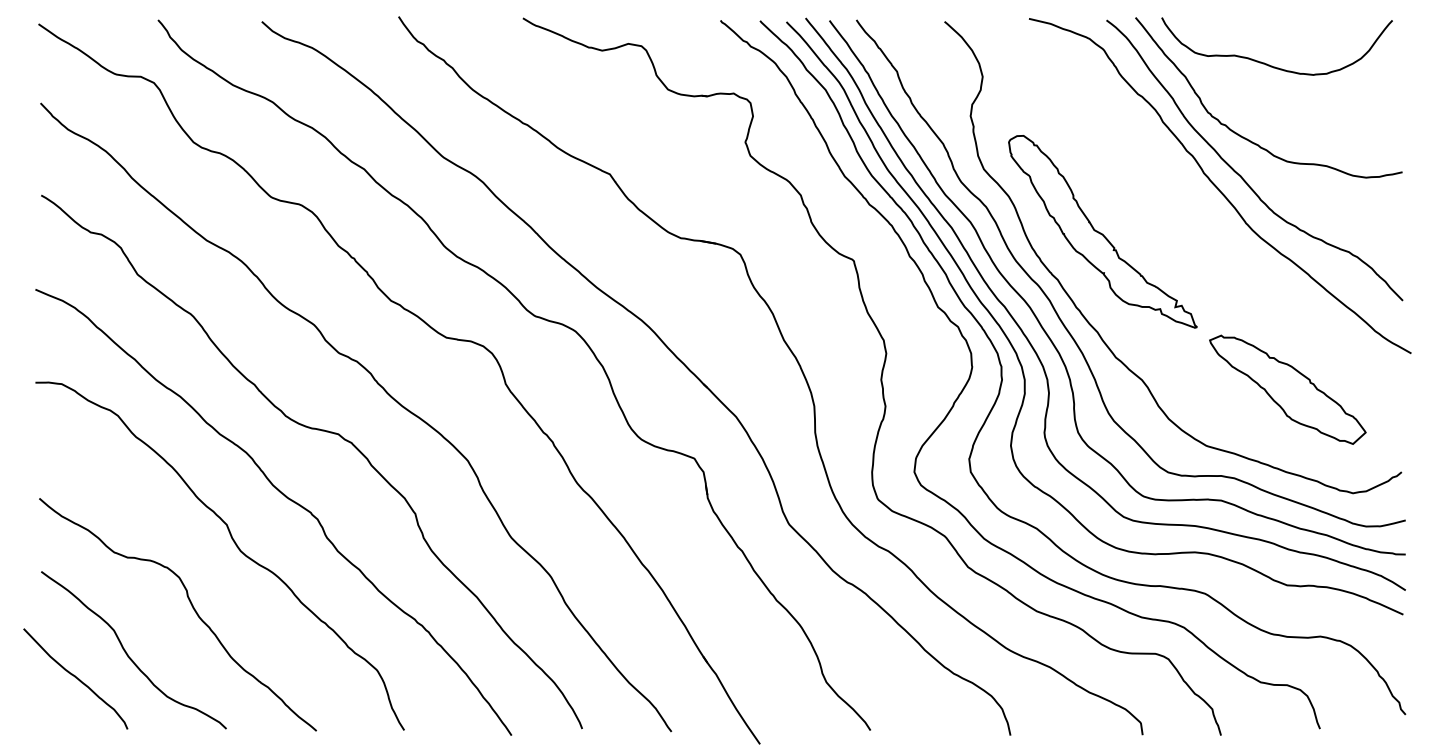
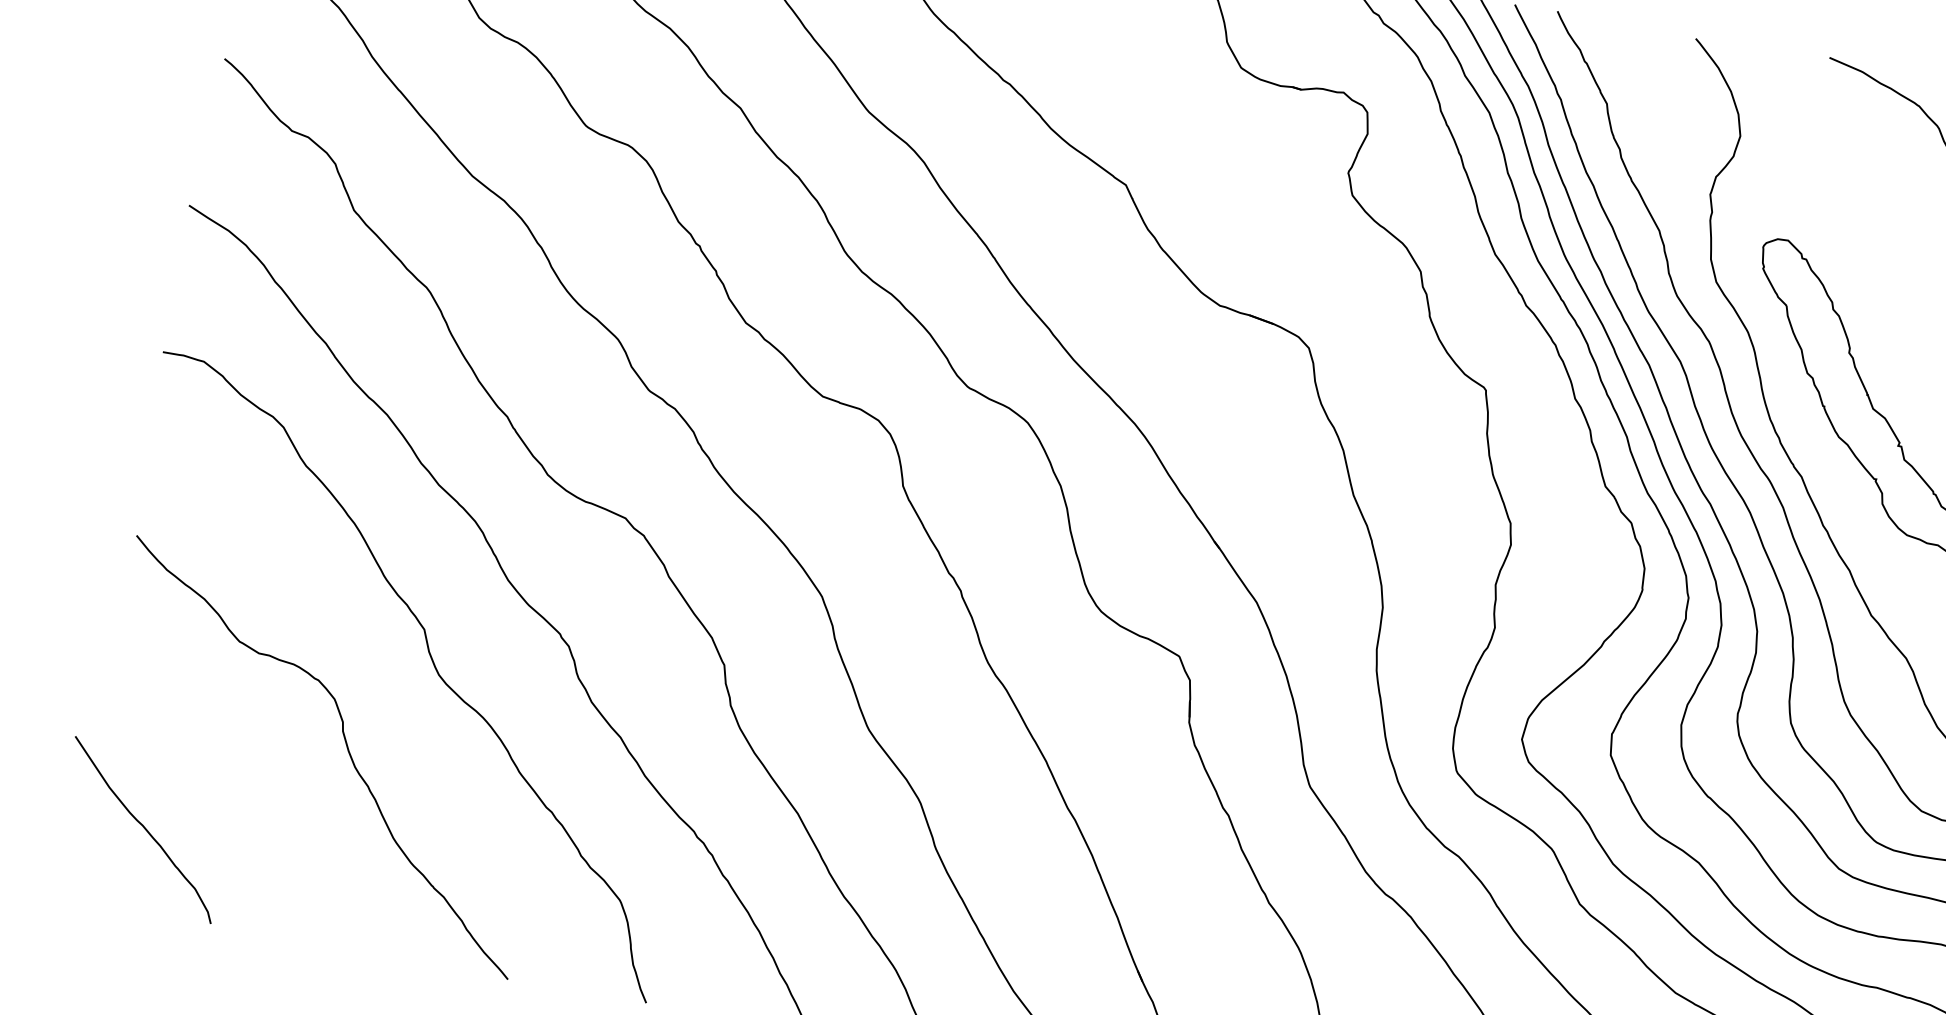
curve: (128, 654) -> (233, 806), removed

